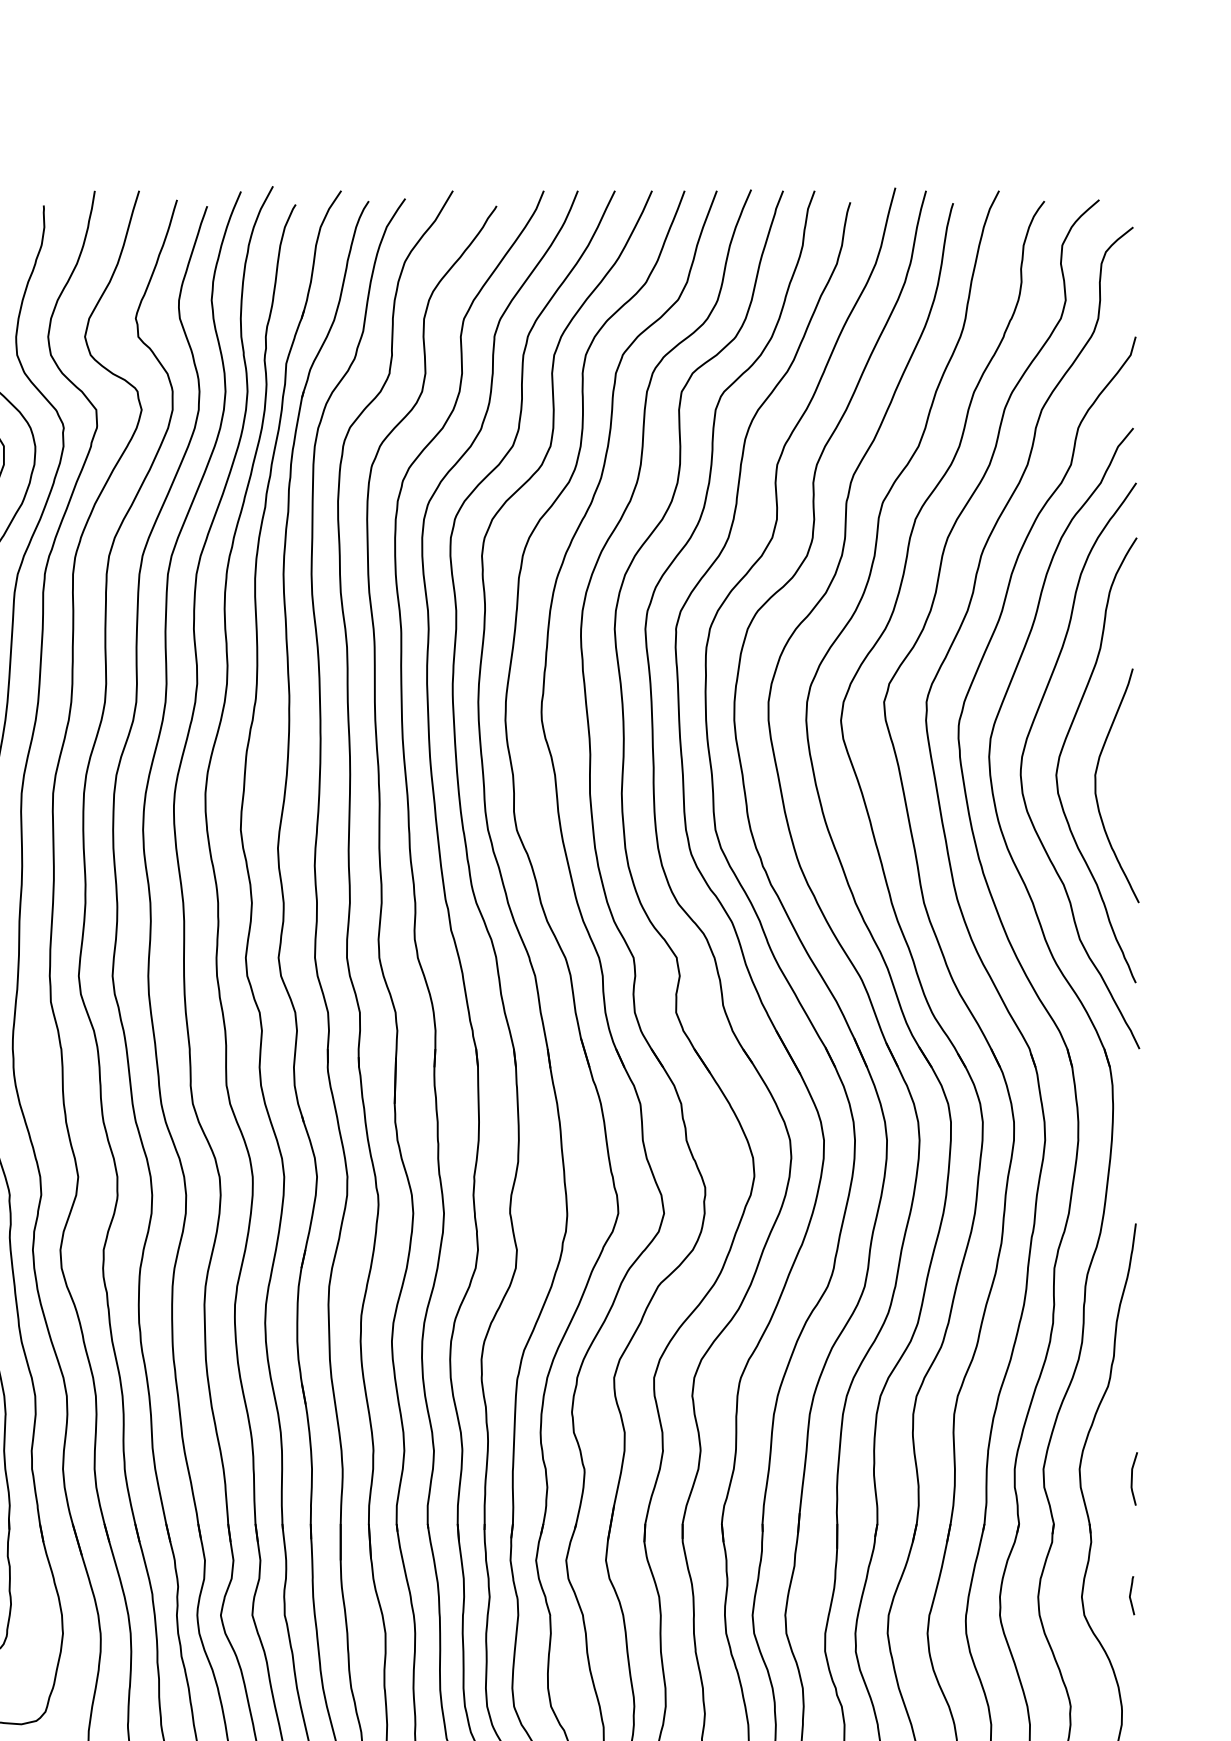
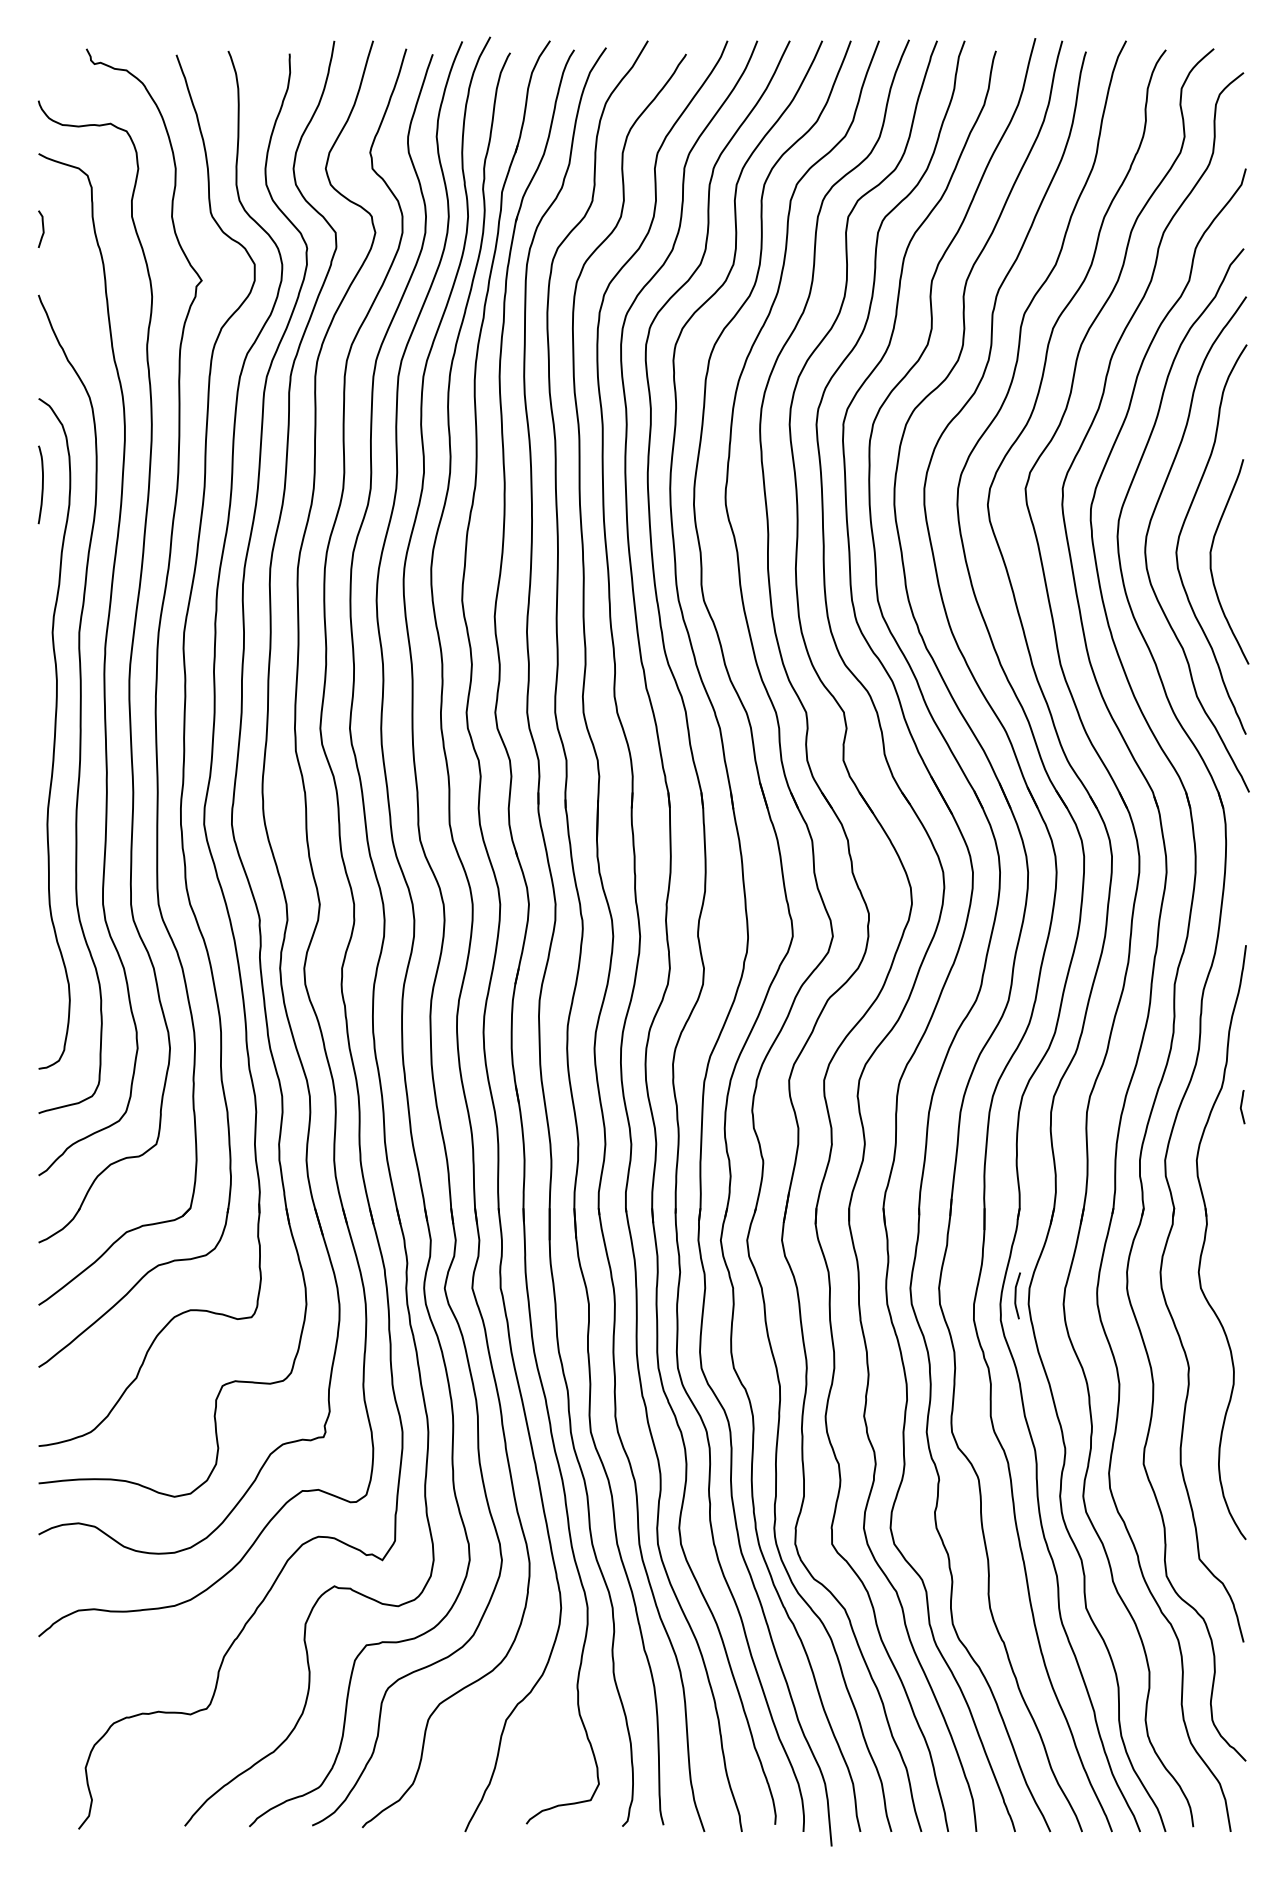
line: (1132, 1478) -> (1016, 1295), moved
curve: (1130, 1596) -> (1241, 1107), moved

